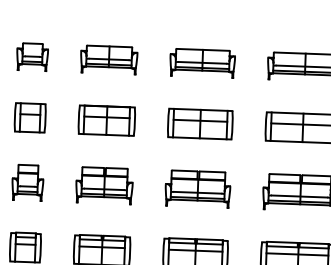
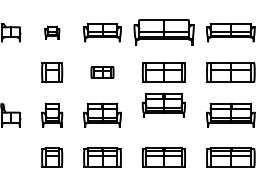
part: (32, 56) -> (52, 32), size x0.7
part: (201, 63) -> (163, 32), size x1.4
part: (106, 120) -> (102, 72), size x0.6
part: (197, 187) -> (163, 104), moved

